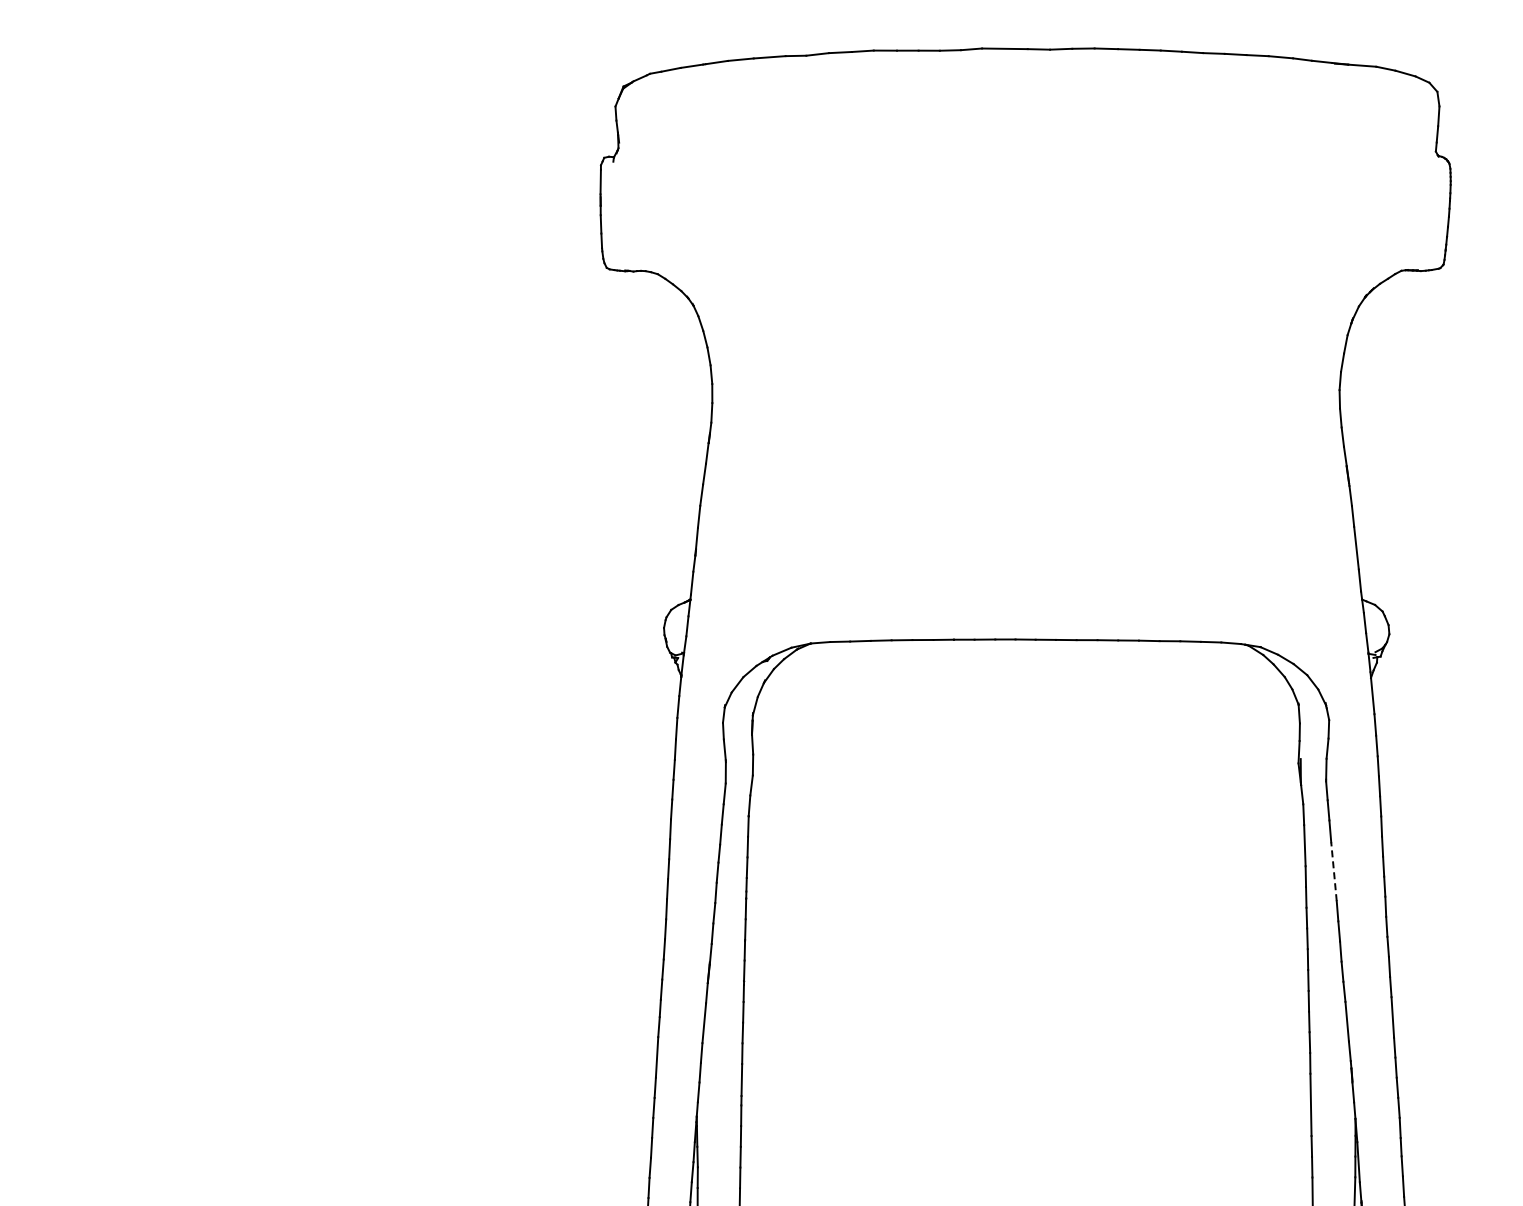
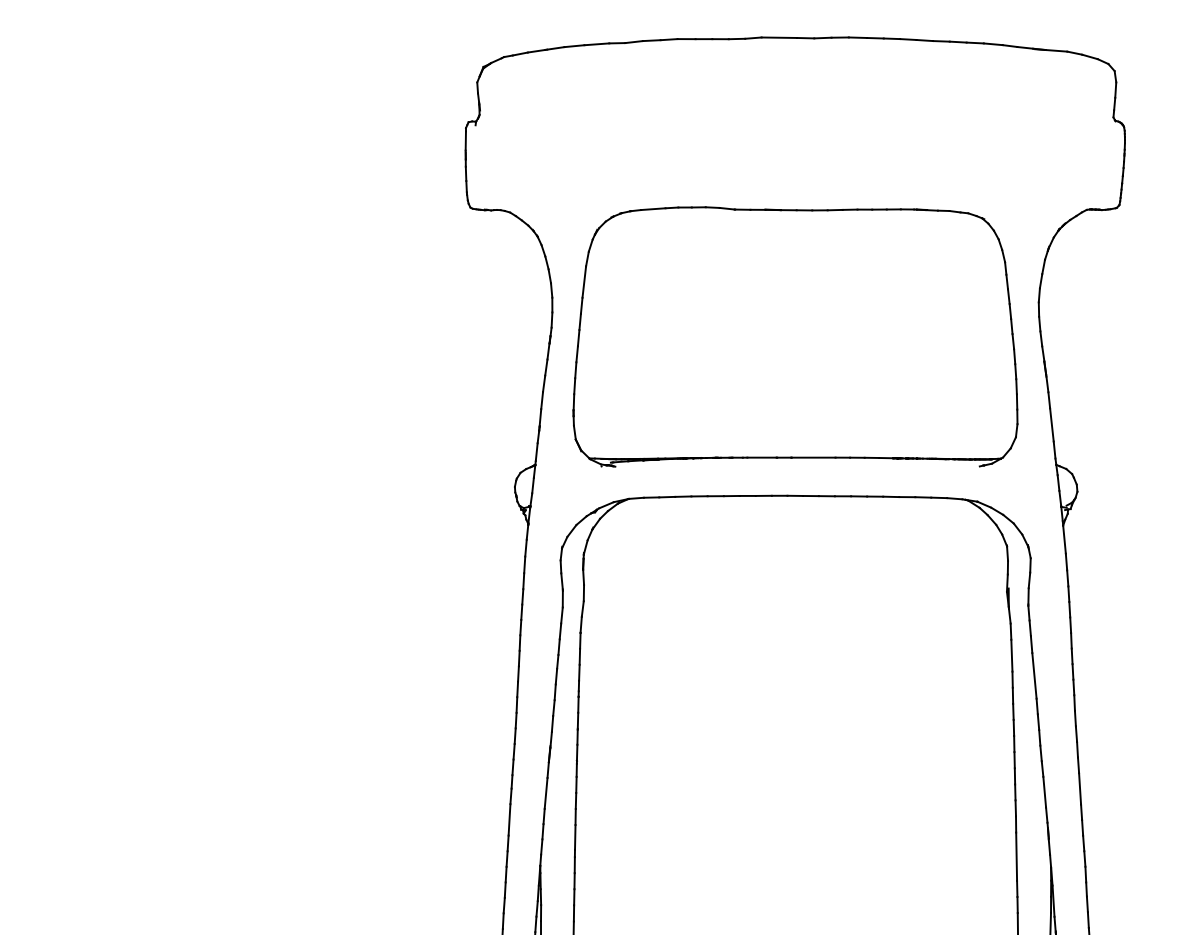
part: (1025, 434) -> (795, 336), added
line: (1333, 871) -> (1034, 675), dashed -> solid

